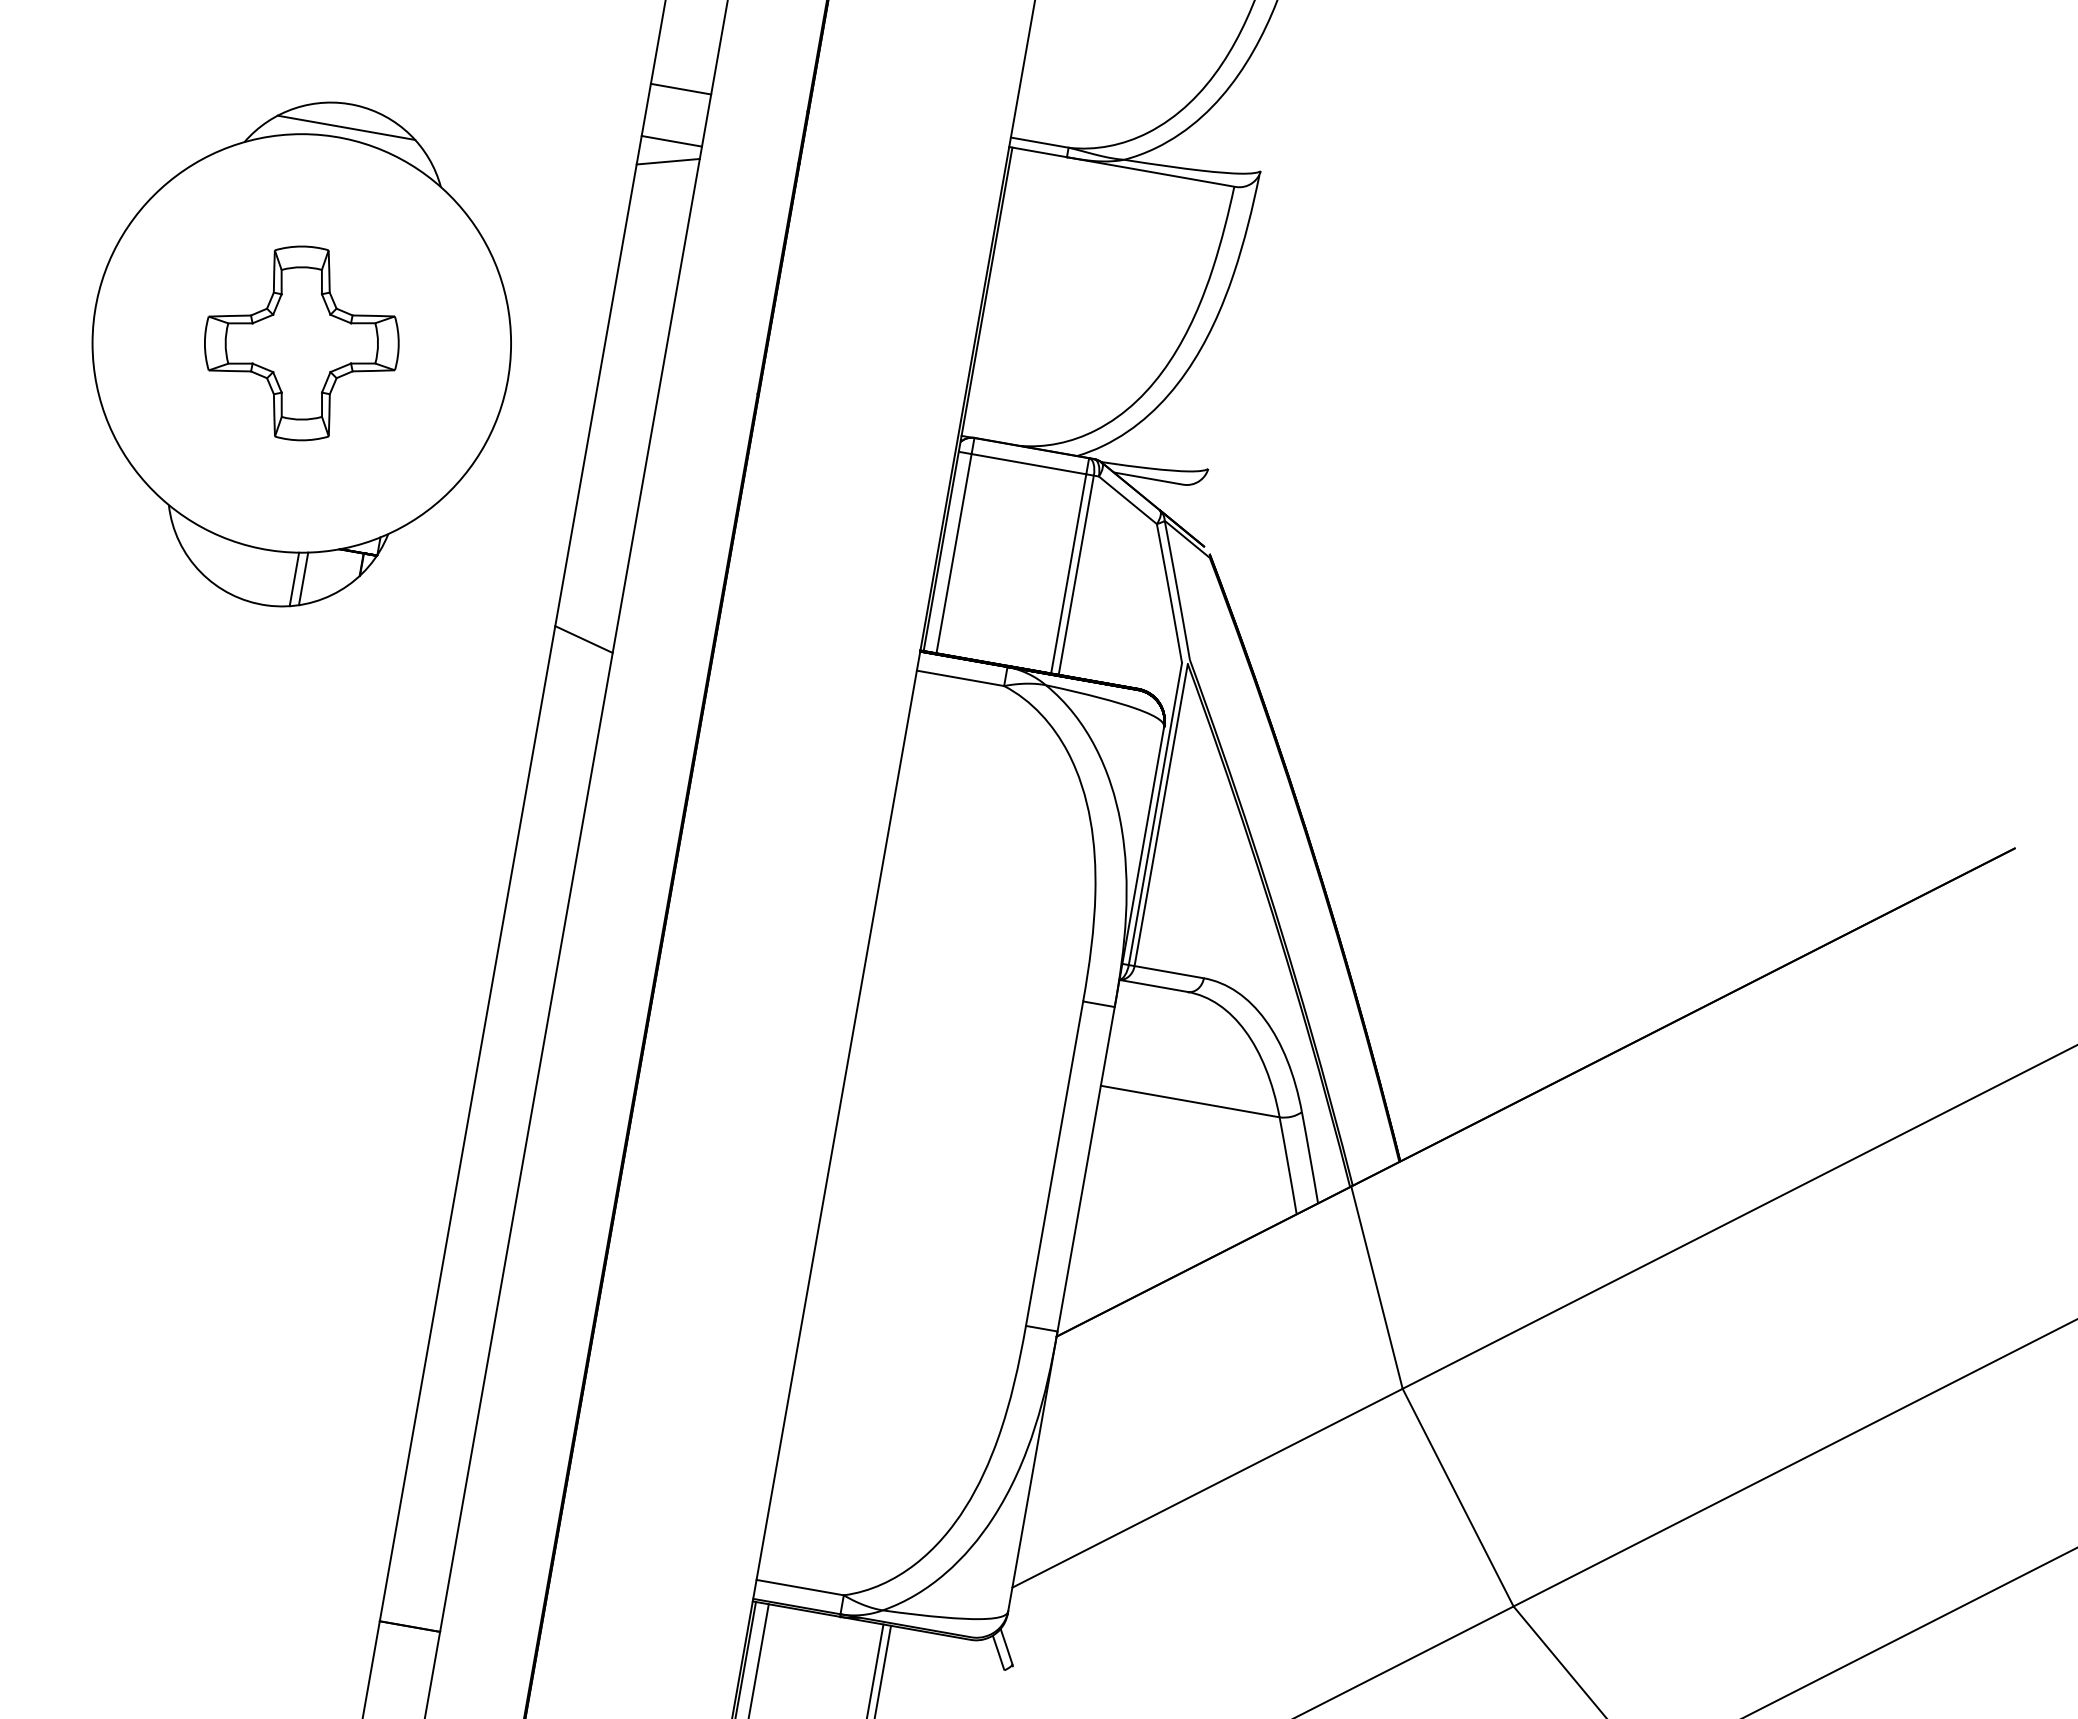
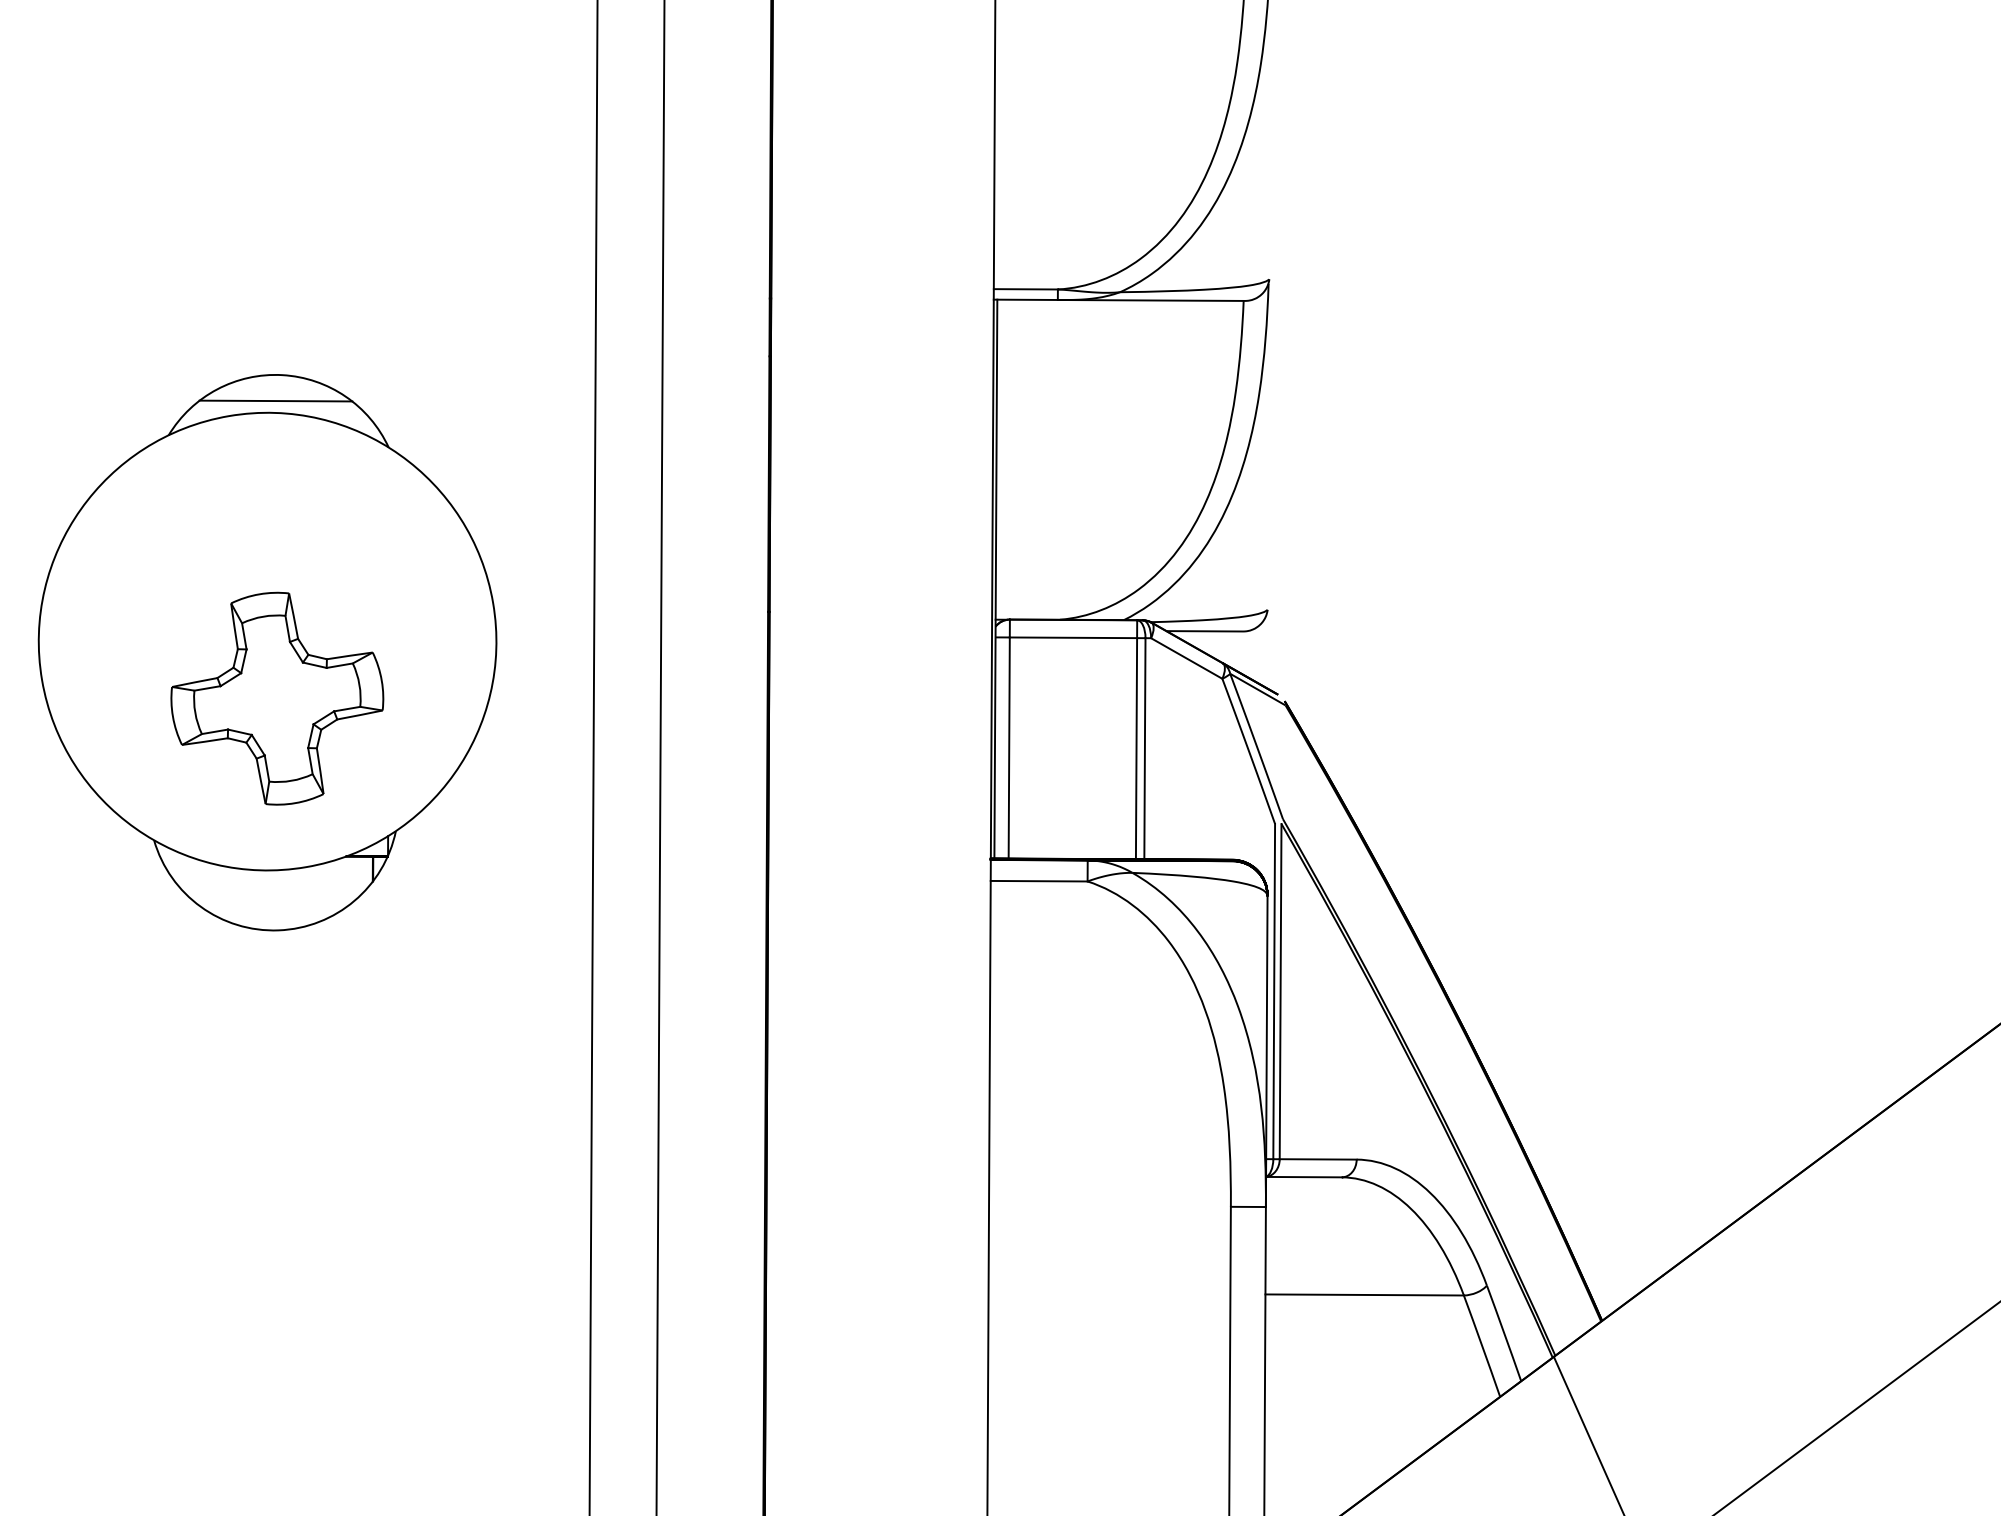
line: (680, 88) -> (628, 297), removed
line: (671, 140) -> (628, 354), removed
line: (667, 161) -> (628, 378), removed
part: (301, 343) -> (277, 698), moved
line: (303, 578) -> (312, 894), removed
line: (294, 579) -> (303, 897), removed
line: (583, 639) -> (625, 908), removed

